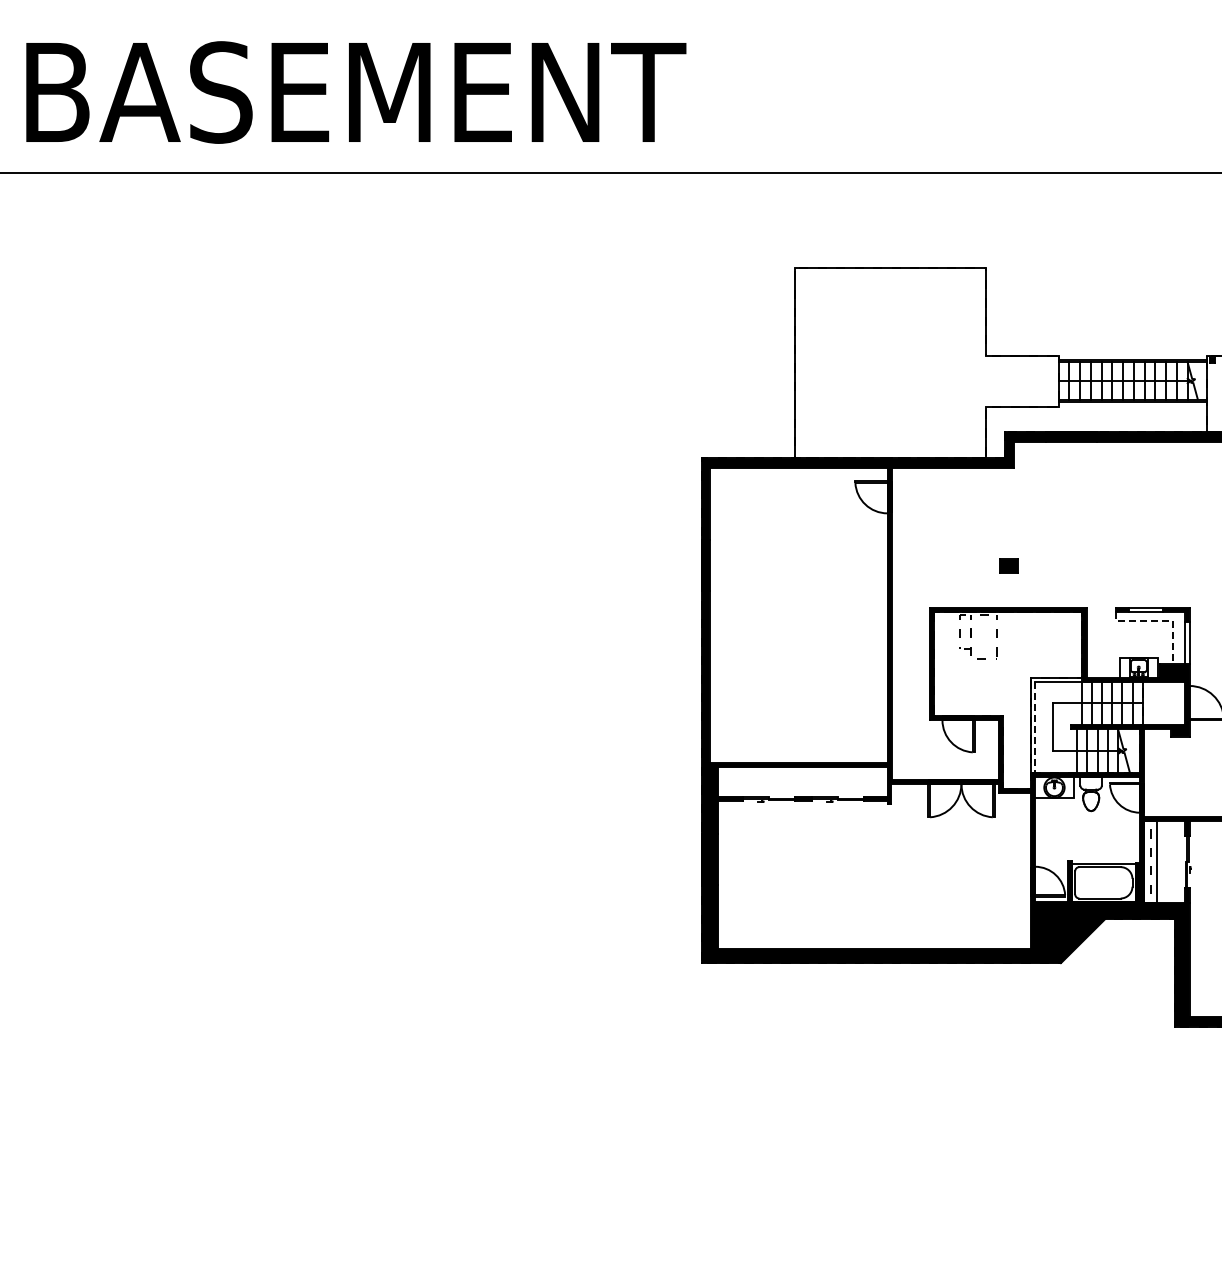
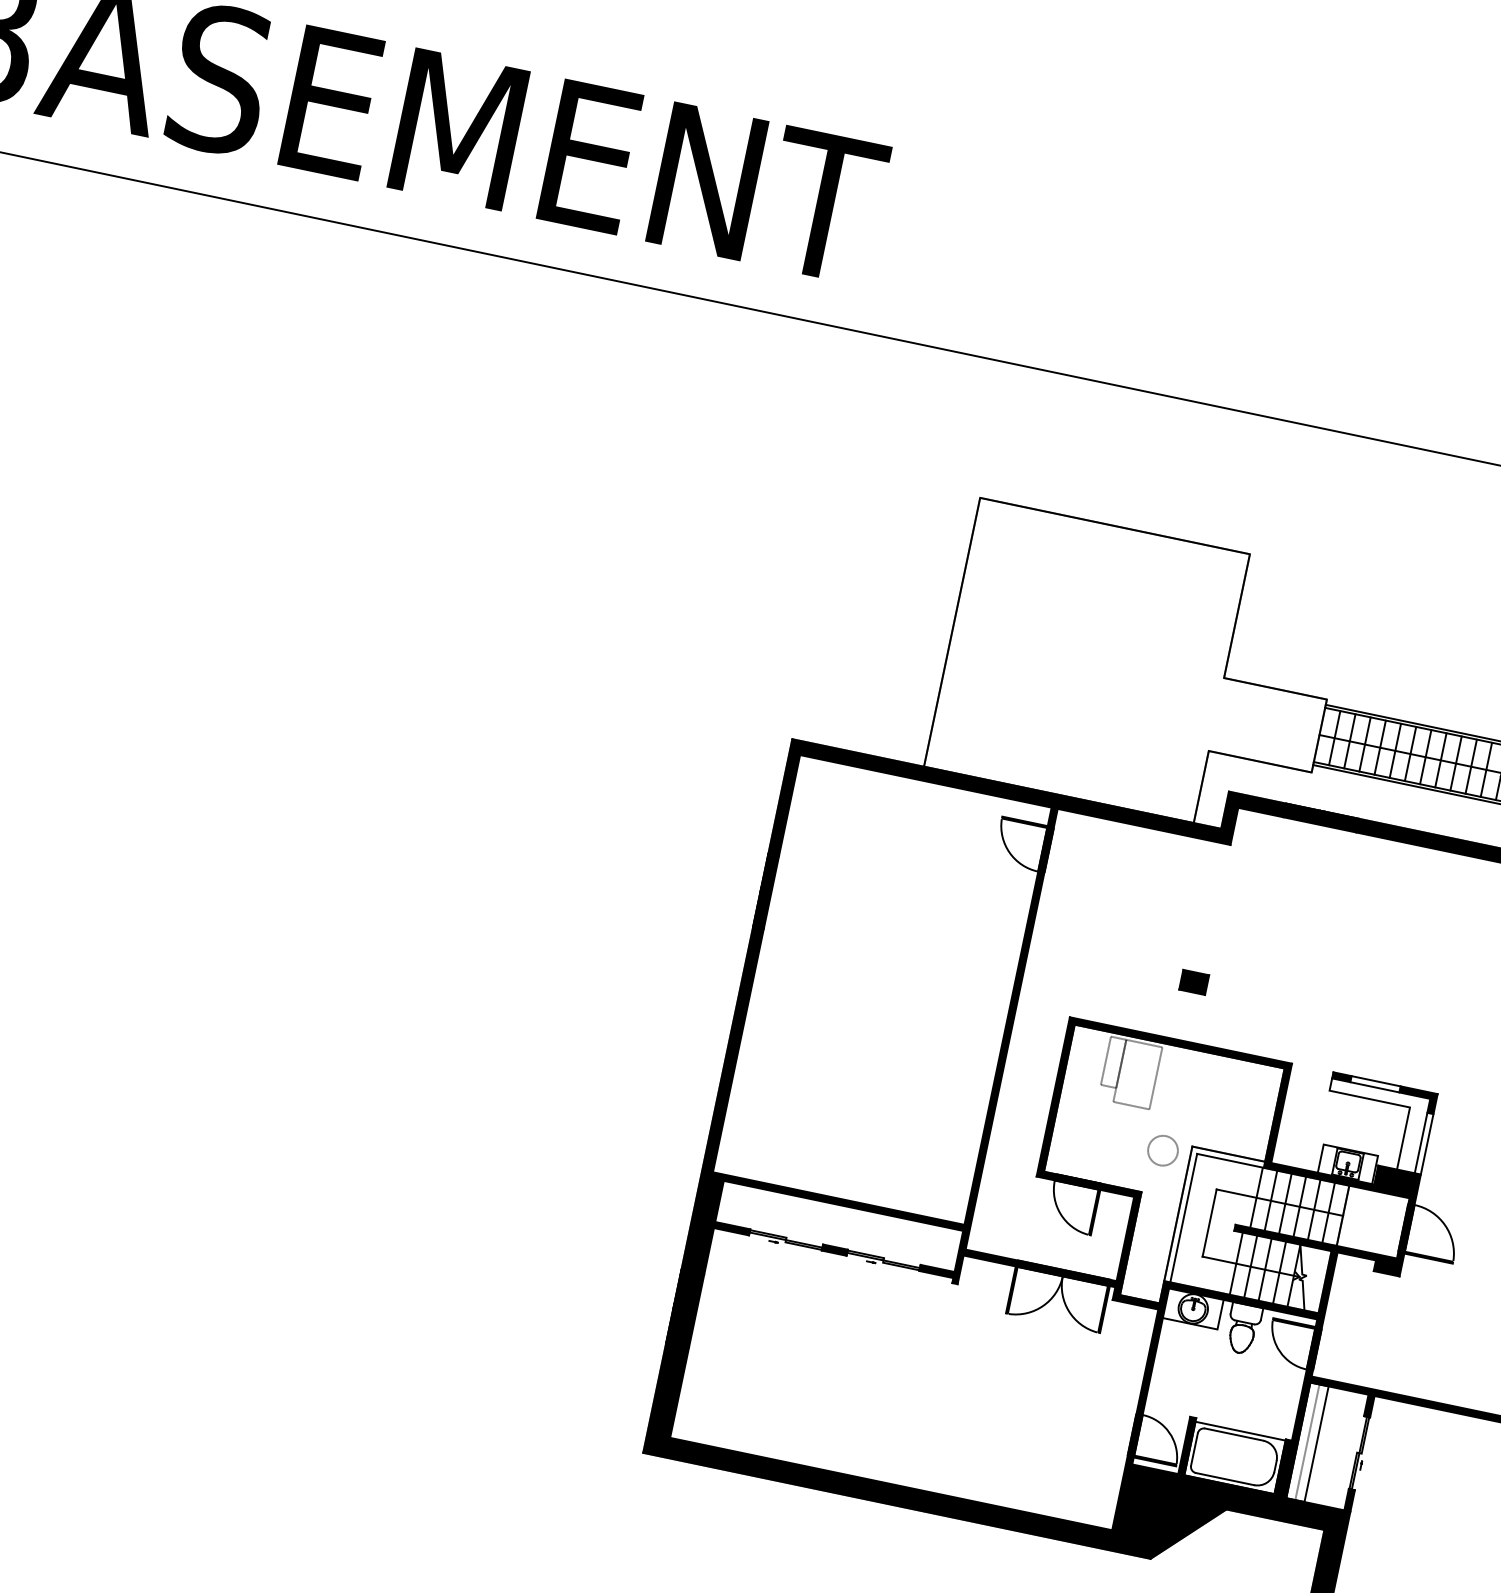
line: (1161, 620) -> (1394, 1104), dashed -> solid
circle: (1011, 684) -> (1163, 1150), added
line: (1035, 728) -> (1183, 1219), dashed -> solid

